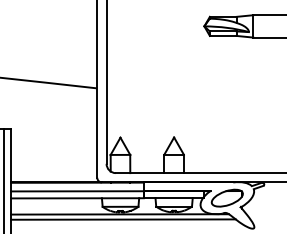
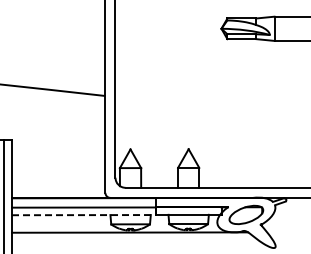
line: (77, 198) -> (83, 215), solid -> dashed
line: (123, 219) -> (133, 238), removed

